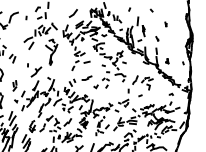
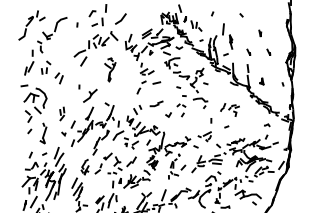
line: (73, 13) -> (121, 18), moved
line: (172, 38) -> (268, 51), added
part: (50, 51) -> (109, 69), size x0.7
part: (142, 82) -> (229, 109), size x0.7

